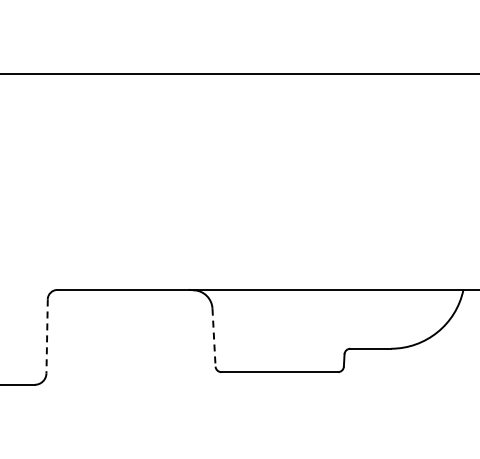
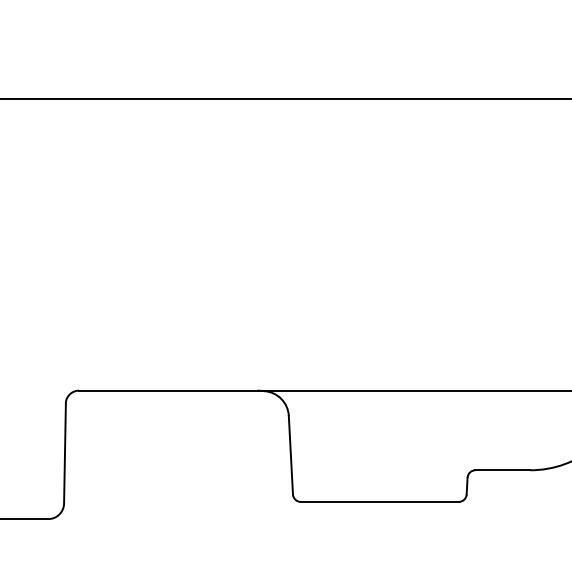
line: (47, 336) -> (65, 453), dashed -> solid
line: (214, 338) -> (291, 456), dashed -> solid

